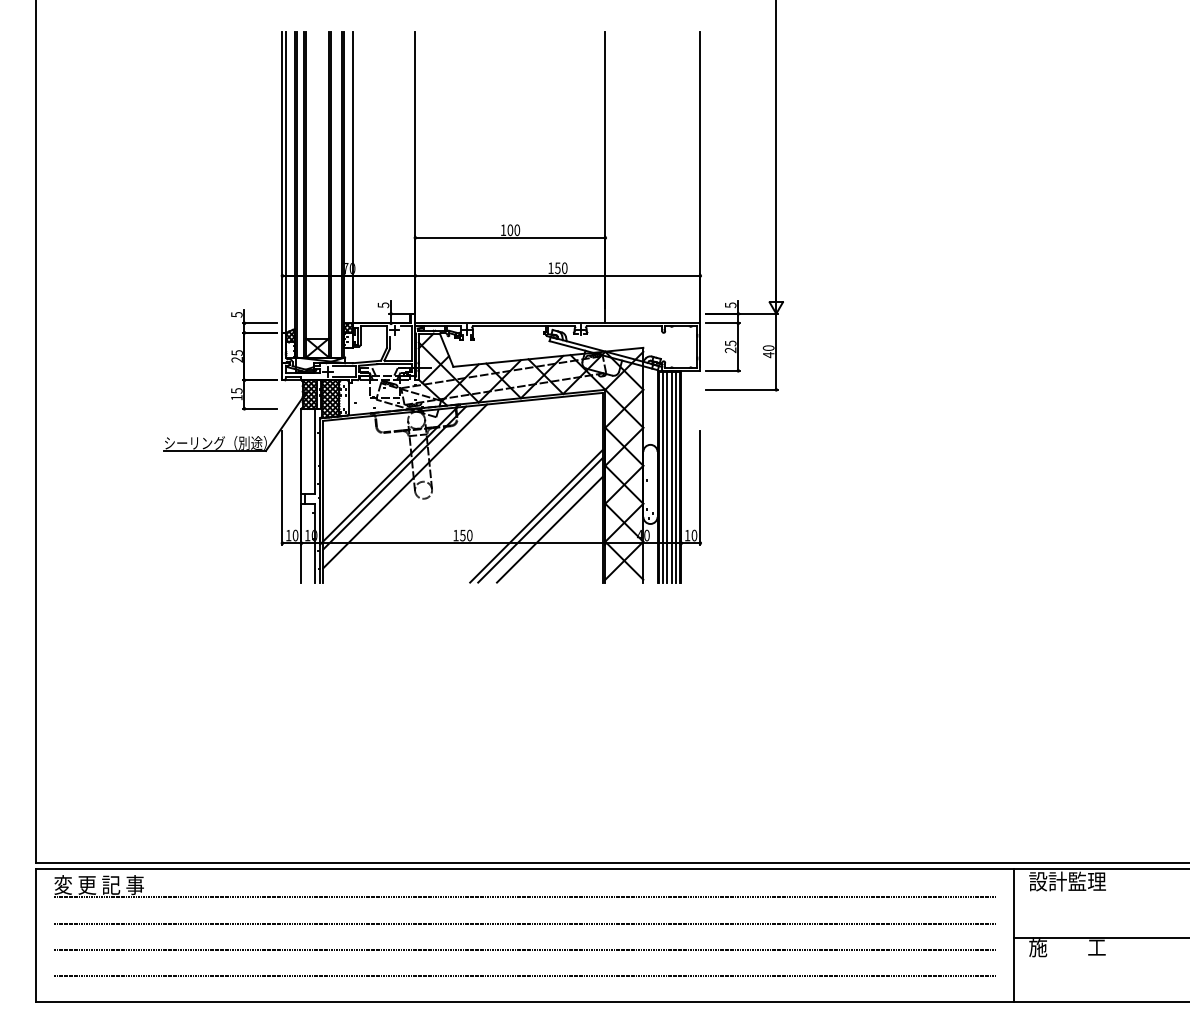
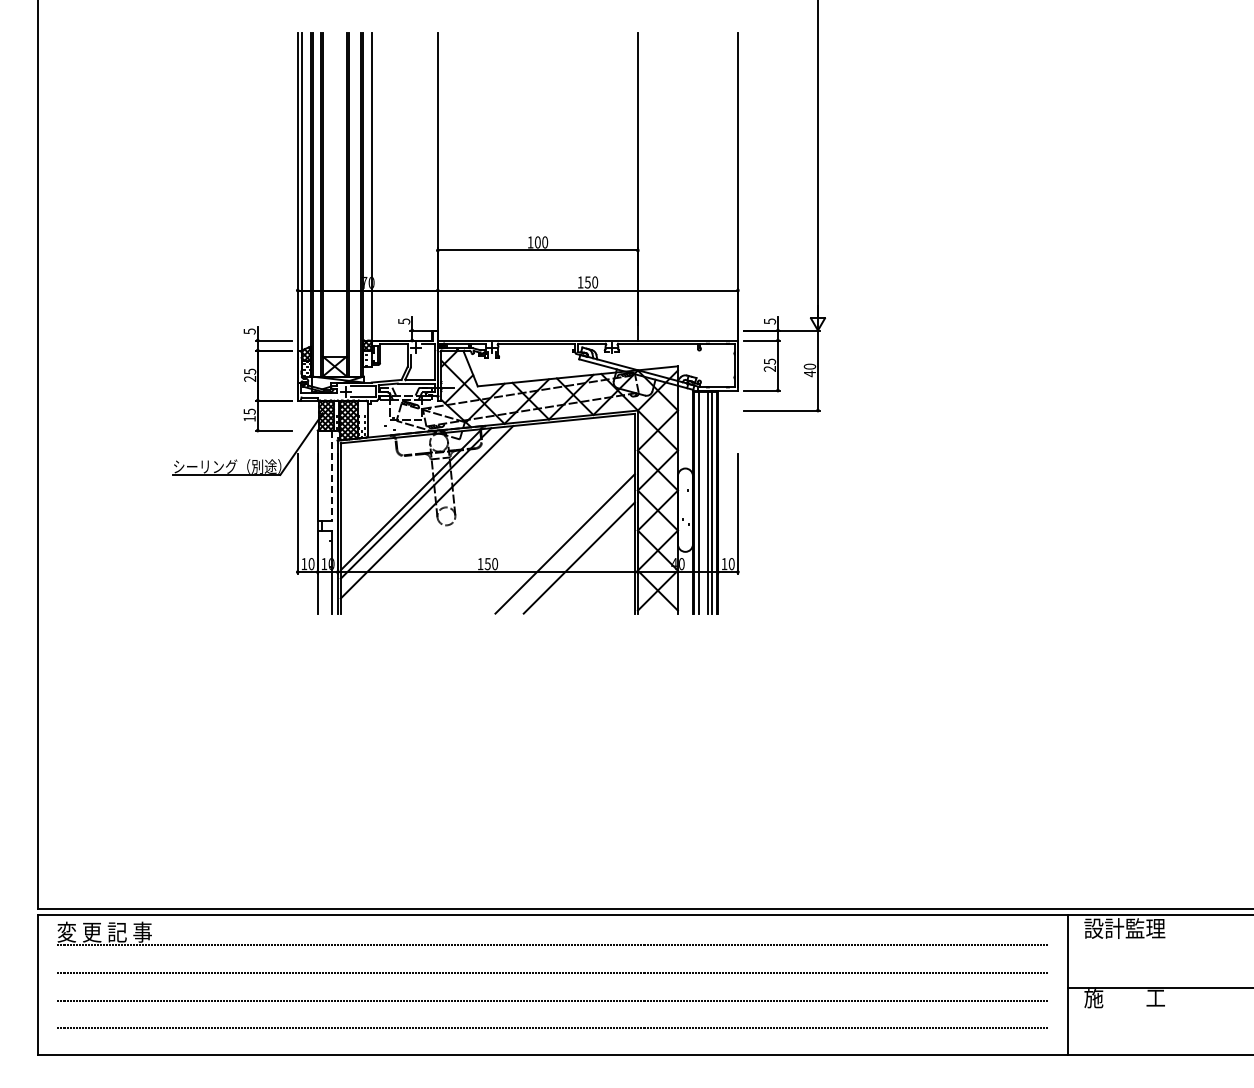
line: (314, 452) -> (331, 476), solid -> dashed
line: (667, 477) -> (703, 502), removed
line: (539, 519) -> (568, 547), removed

